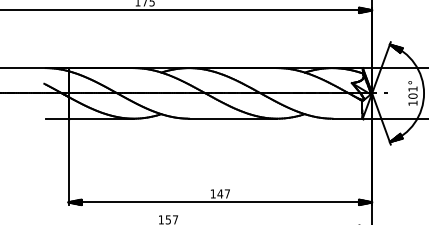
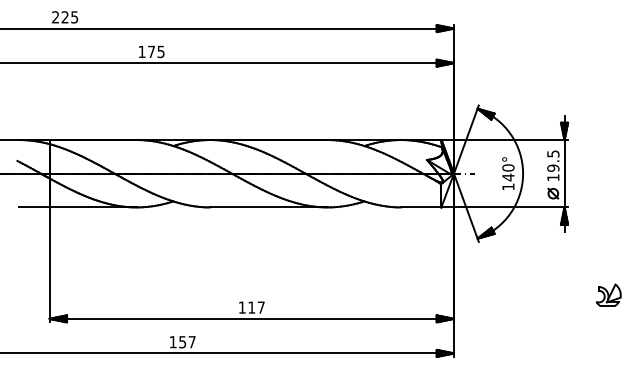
text: (413, 92) -> (508, 172), 101° -> 140°
text: (220, 193) -> (251, 307), 147 -> 117

